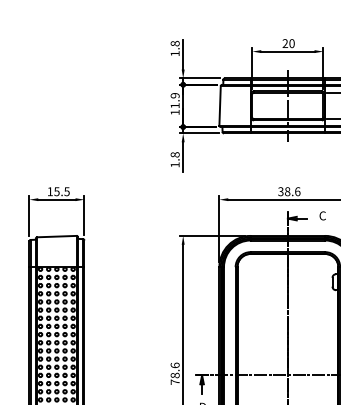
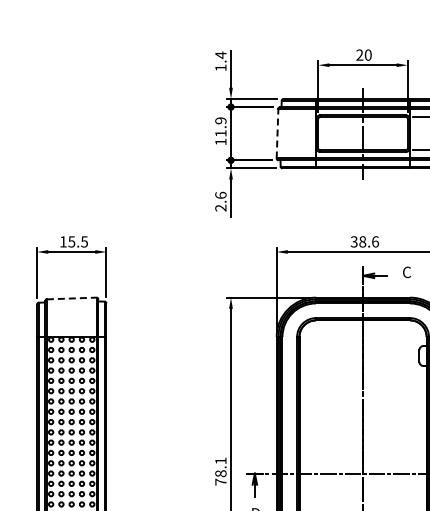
text: (174, 43) -> (220, 54), 1.8 -> 1.4
line: (220, 105) -> (277, 133), solid -> dashed
text: (174, 159) -> (220, 201), 1.8 -> 2.6
line: (56, 236) -> (71, 298), solid -> dashed
text: (174, 365) -> (220, 460), 78.6 -> 78.1

